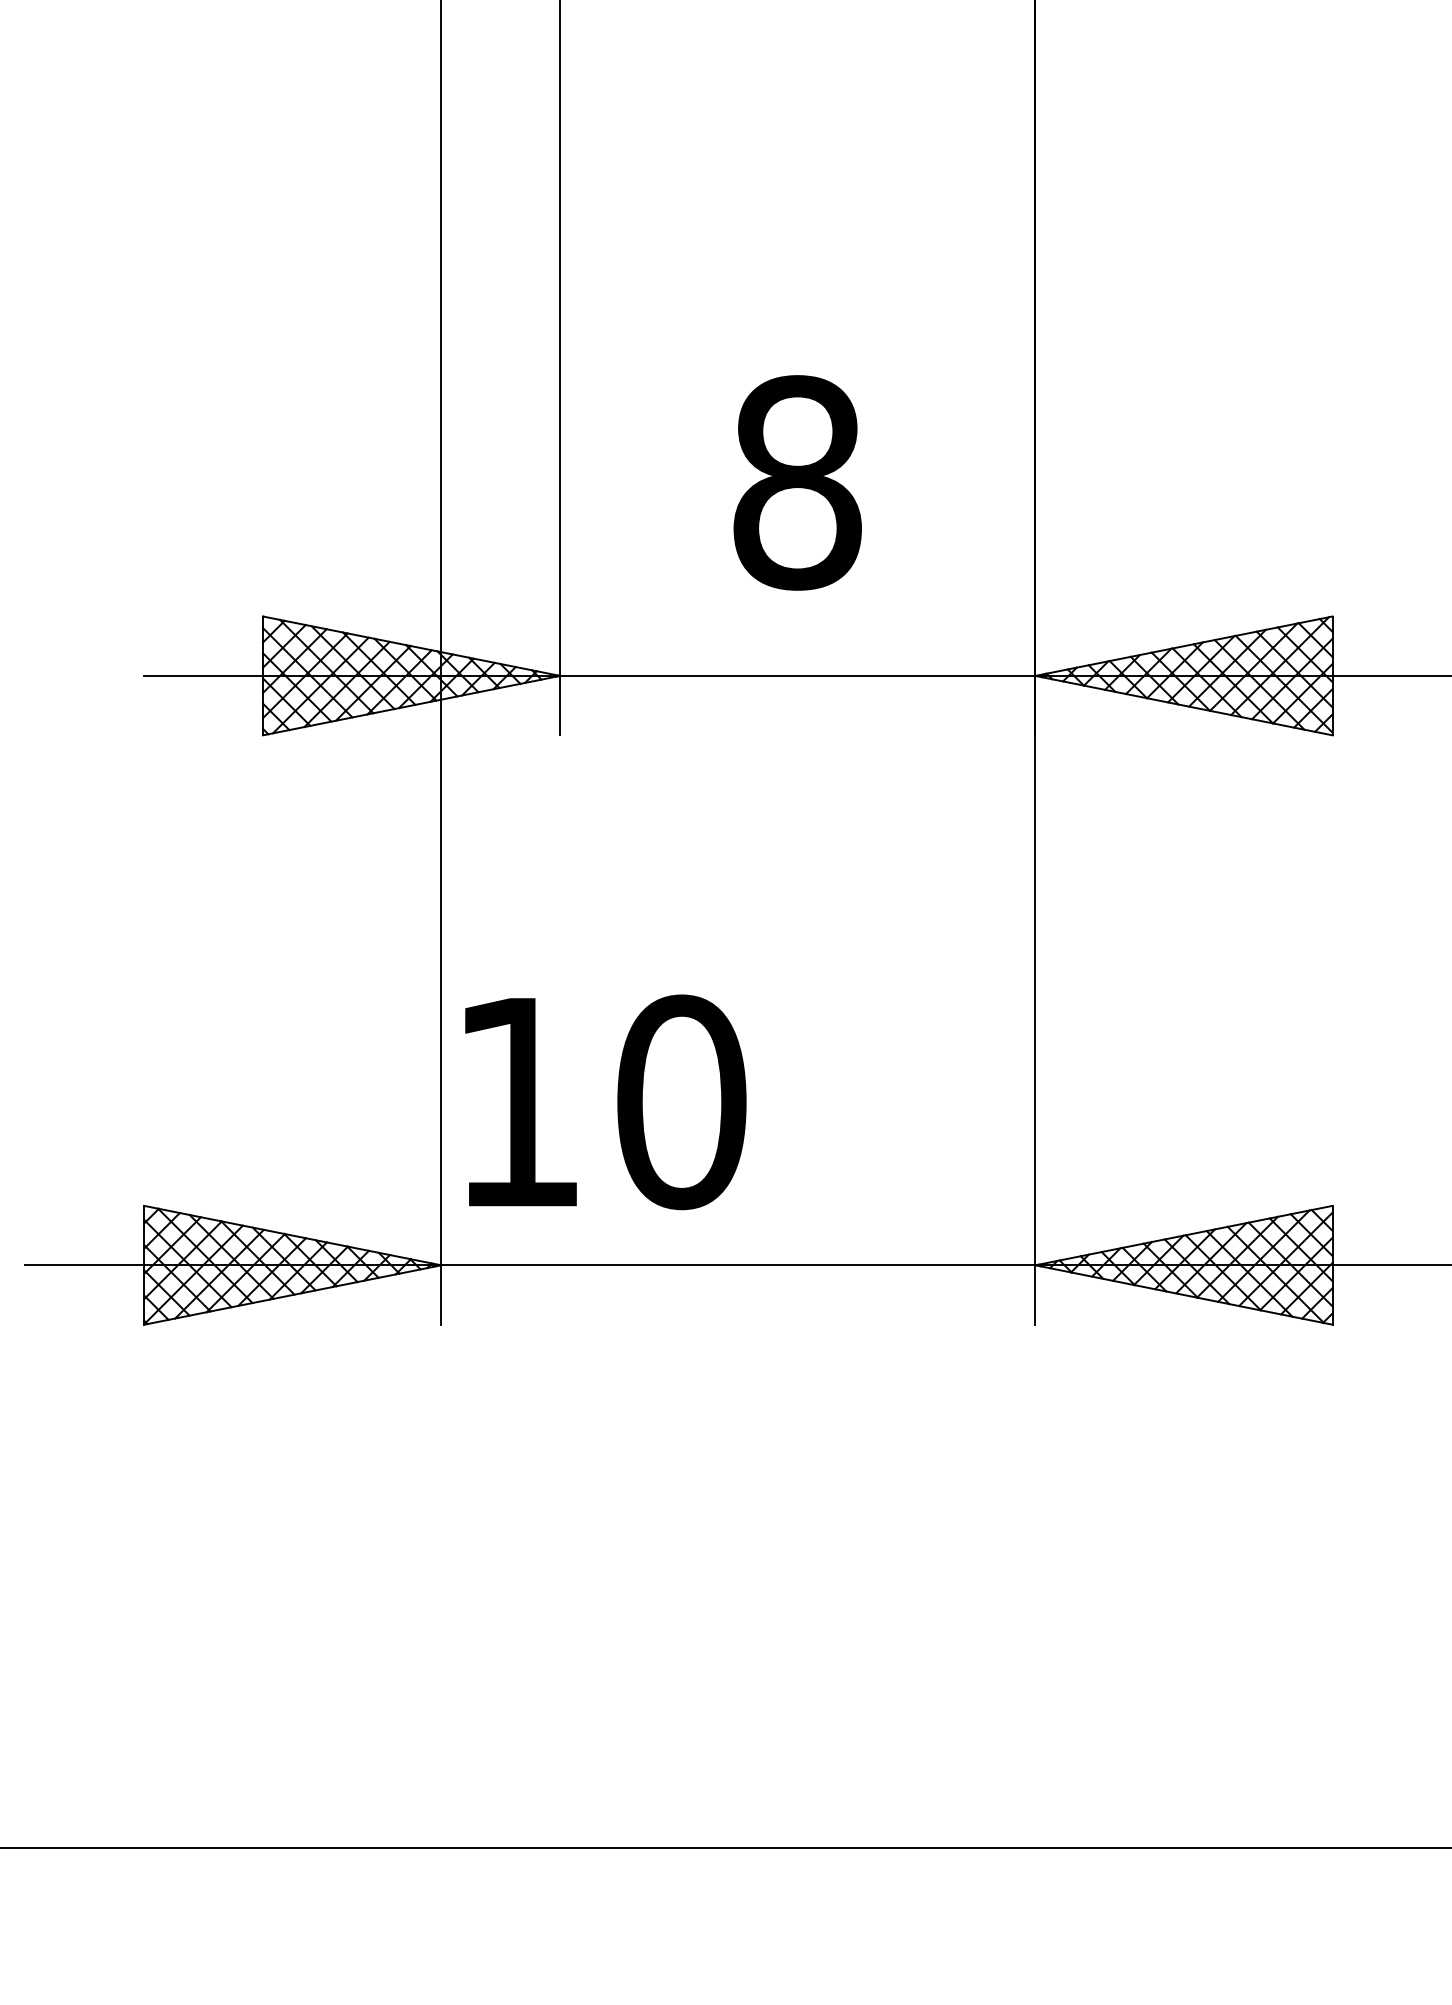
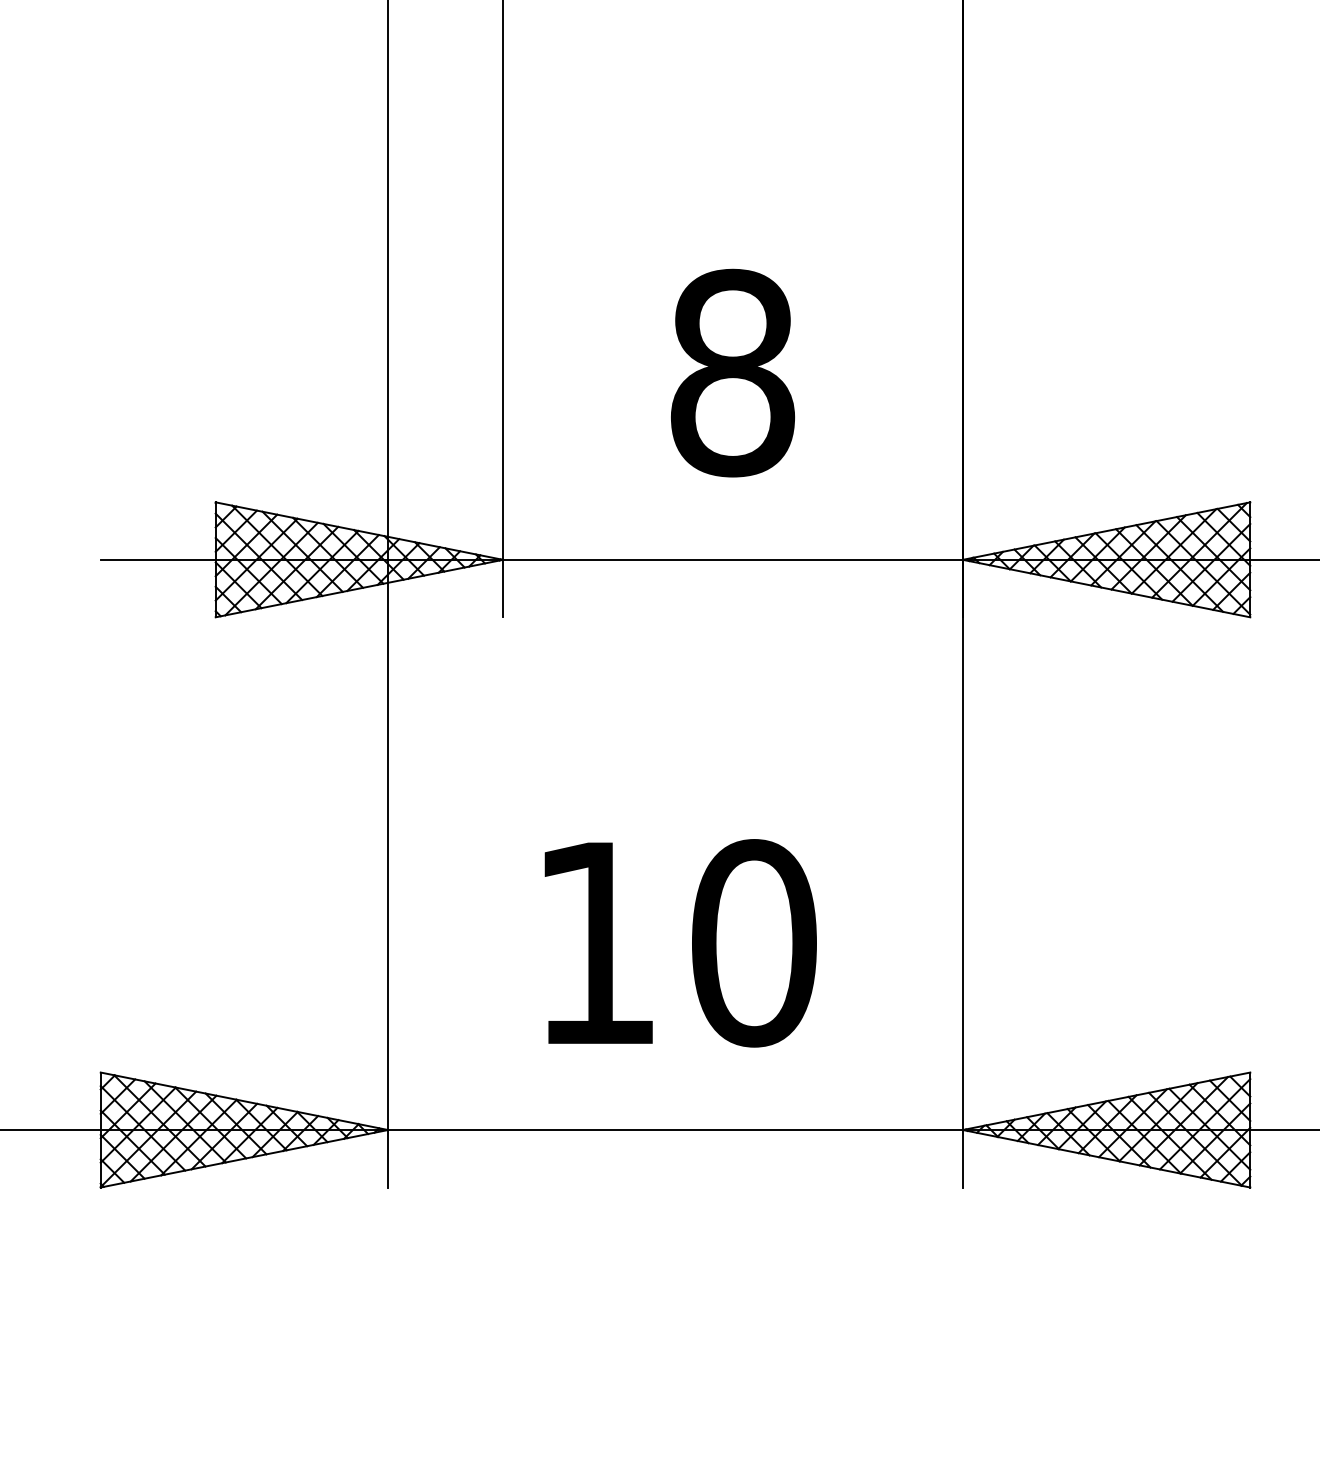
text: (605, 1102) -> (680, 943), moved

